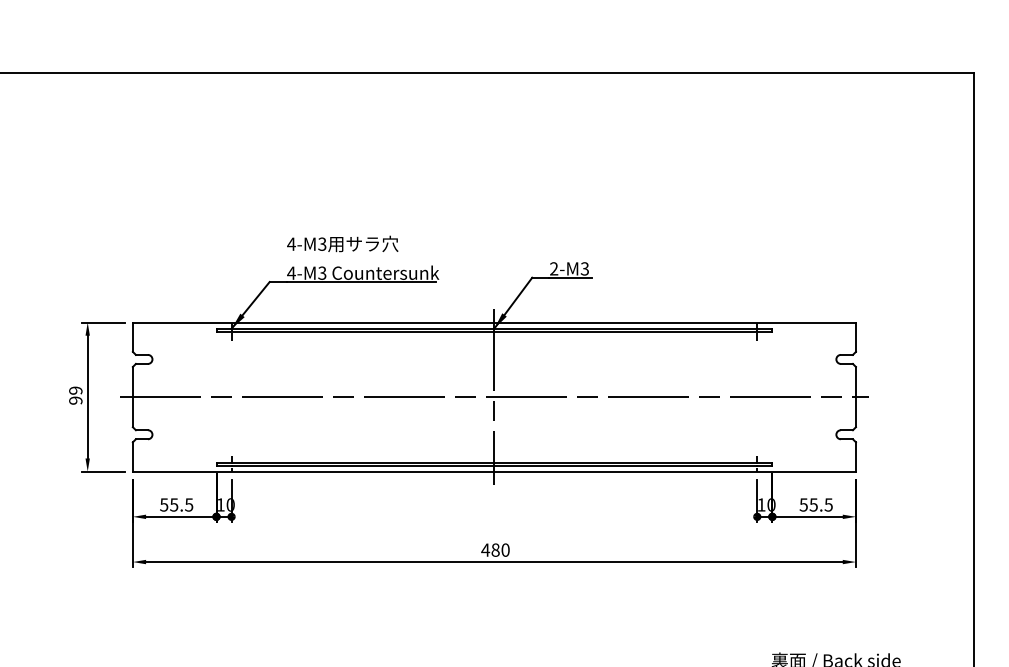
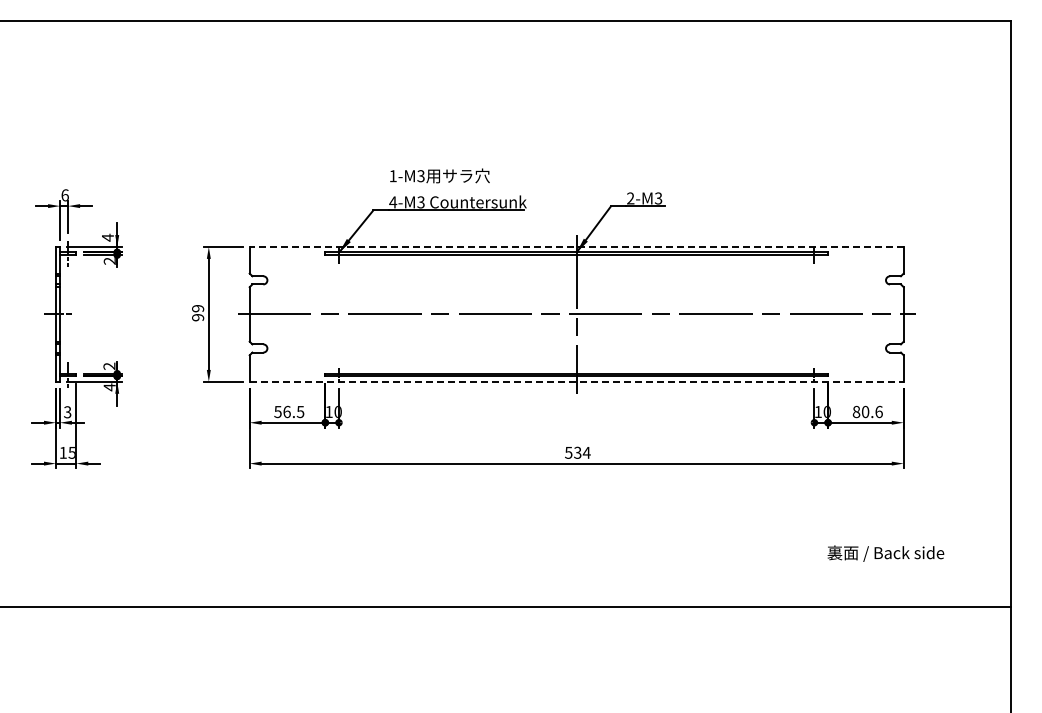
text: (291, 244) -> (393, 176), 4-M3 -> 1-M3
line: (494, 321) -> (576, 246), solid -> dashed
line: (494, 471) -> (576, 381), solid -> dashed
text: (173, 504) -> (286, 411), 55.5 -> 56.5
text: (815, 504) -> (867, 411), 55.5 -> 80.6
text: (495, 549) -> (577, 452), 480 -> 534

